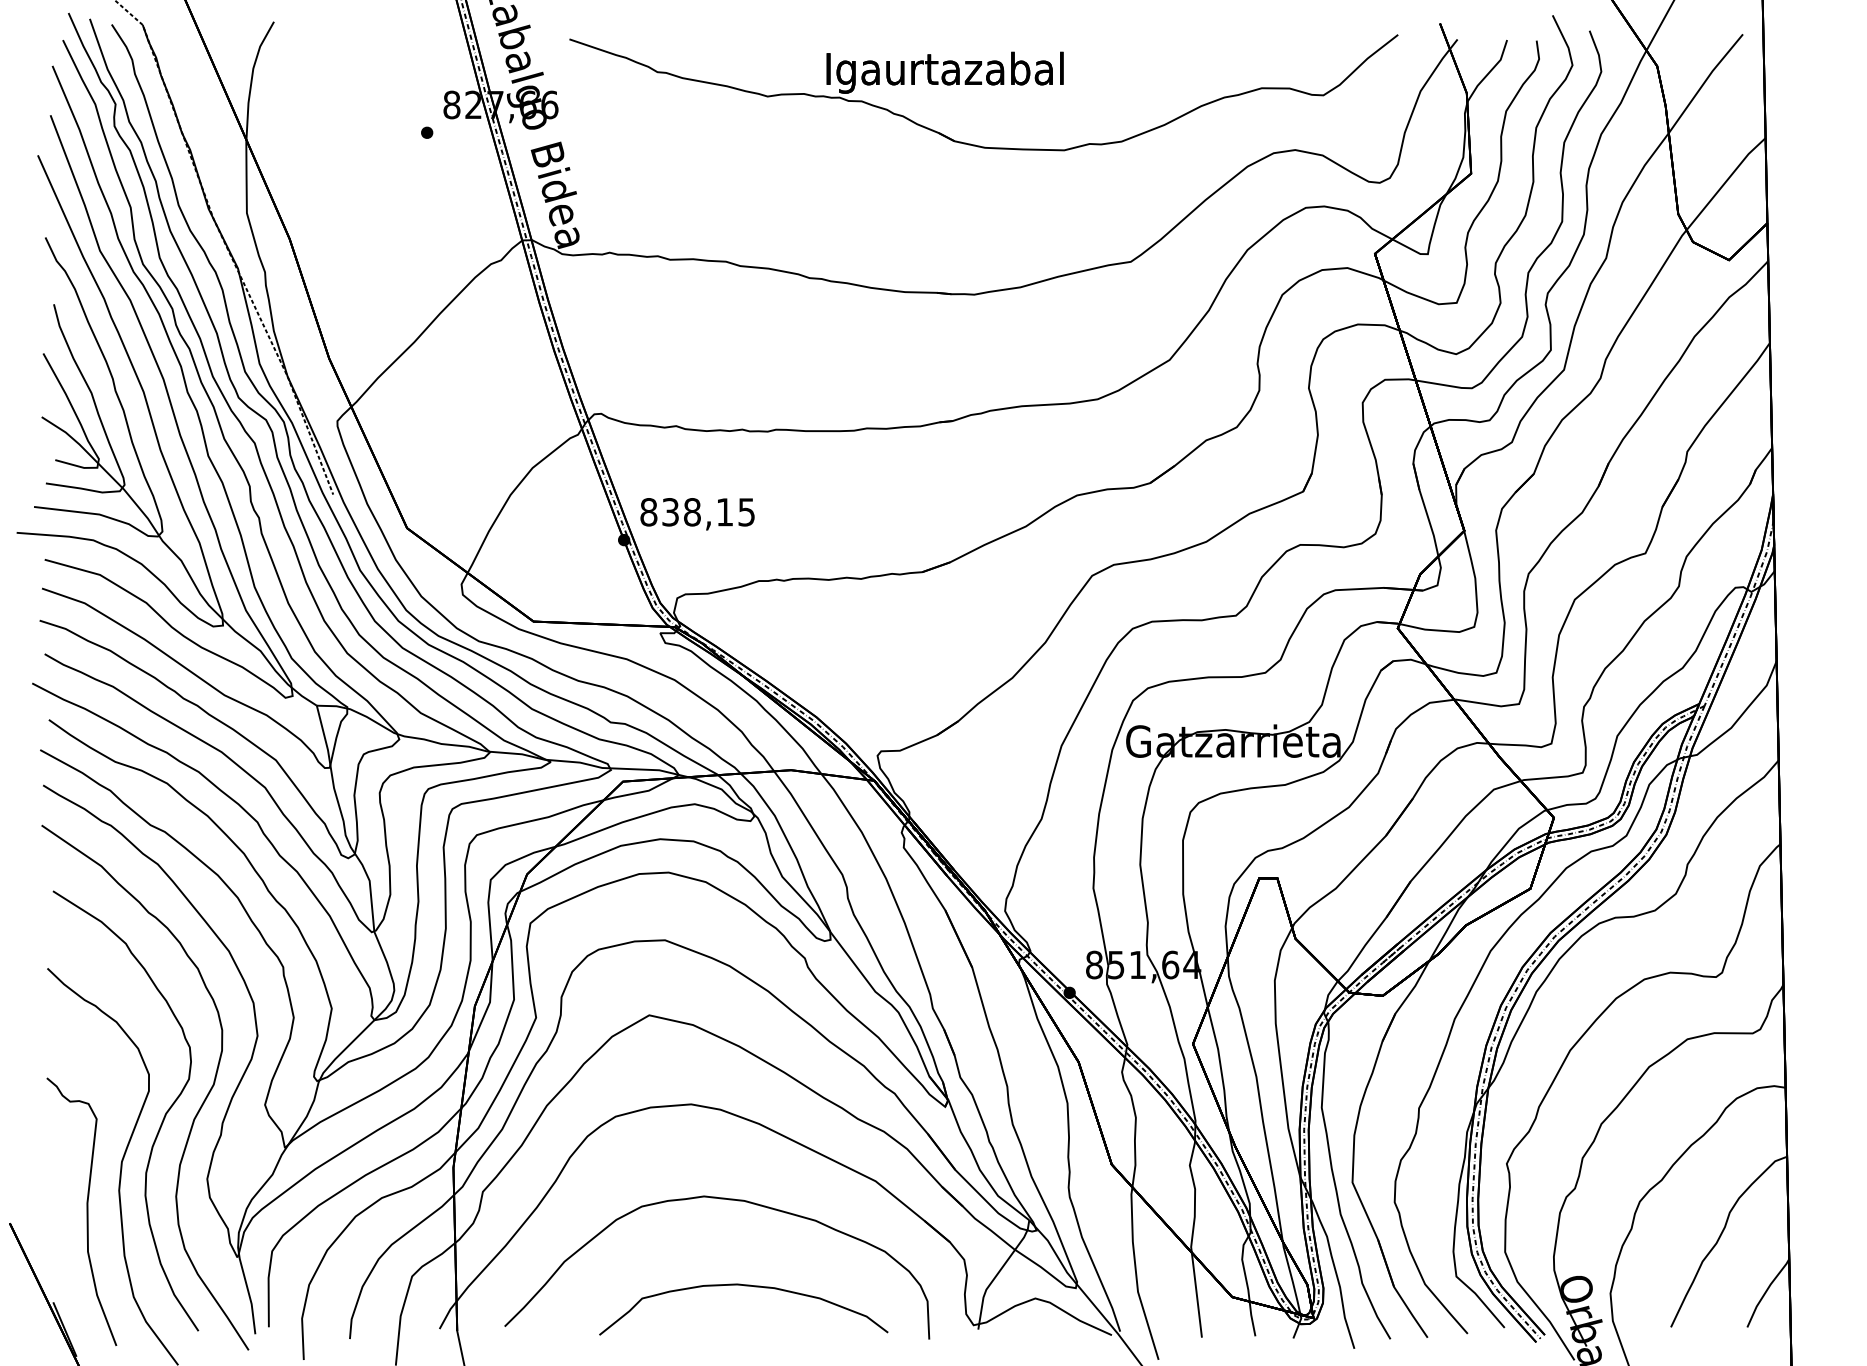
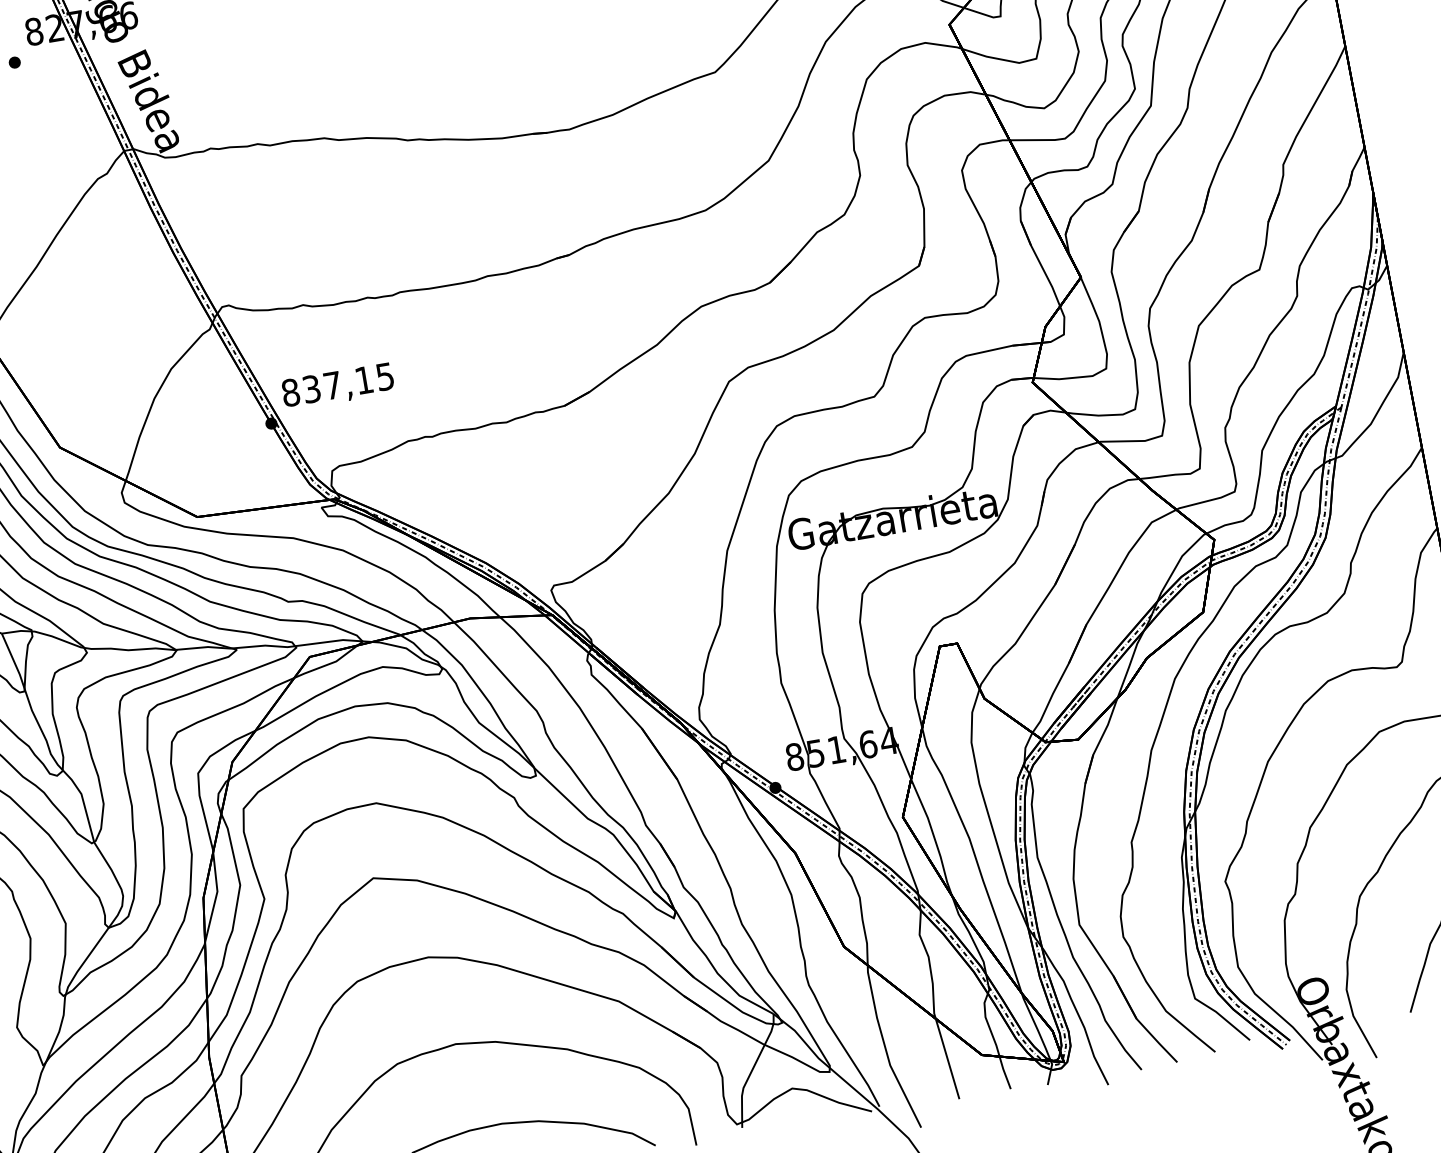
text: (692, 512) -> (332, 385), 838,15 -> 837,15

